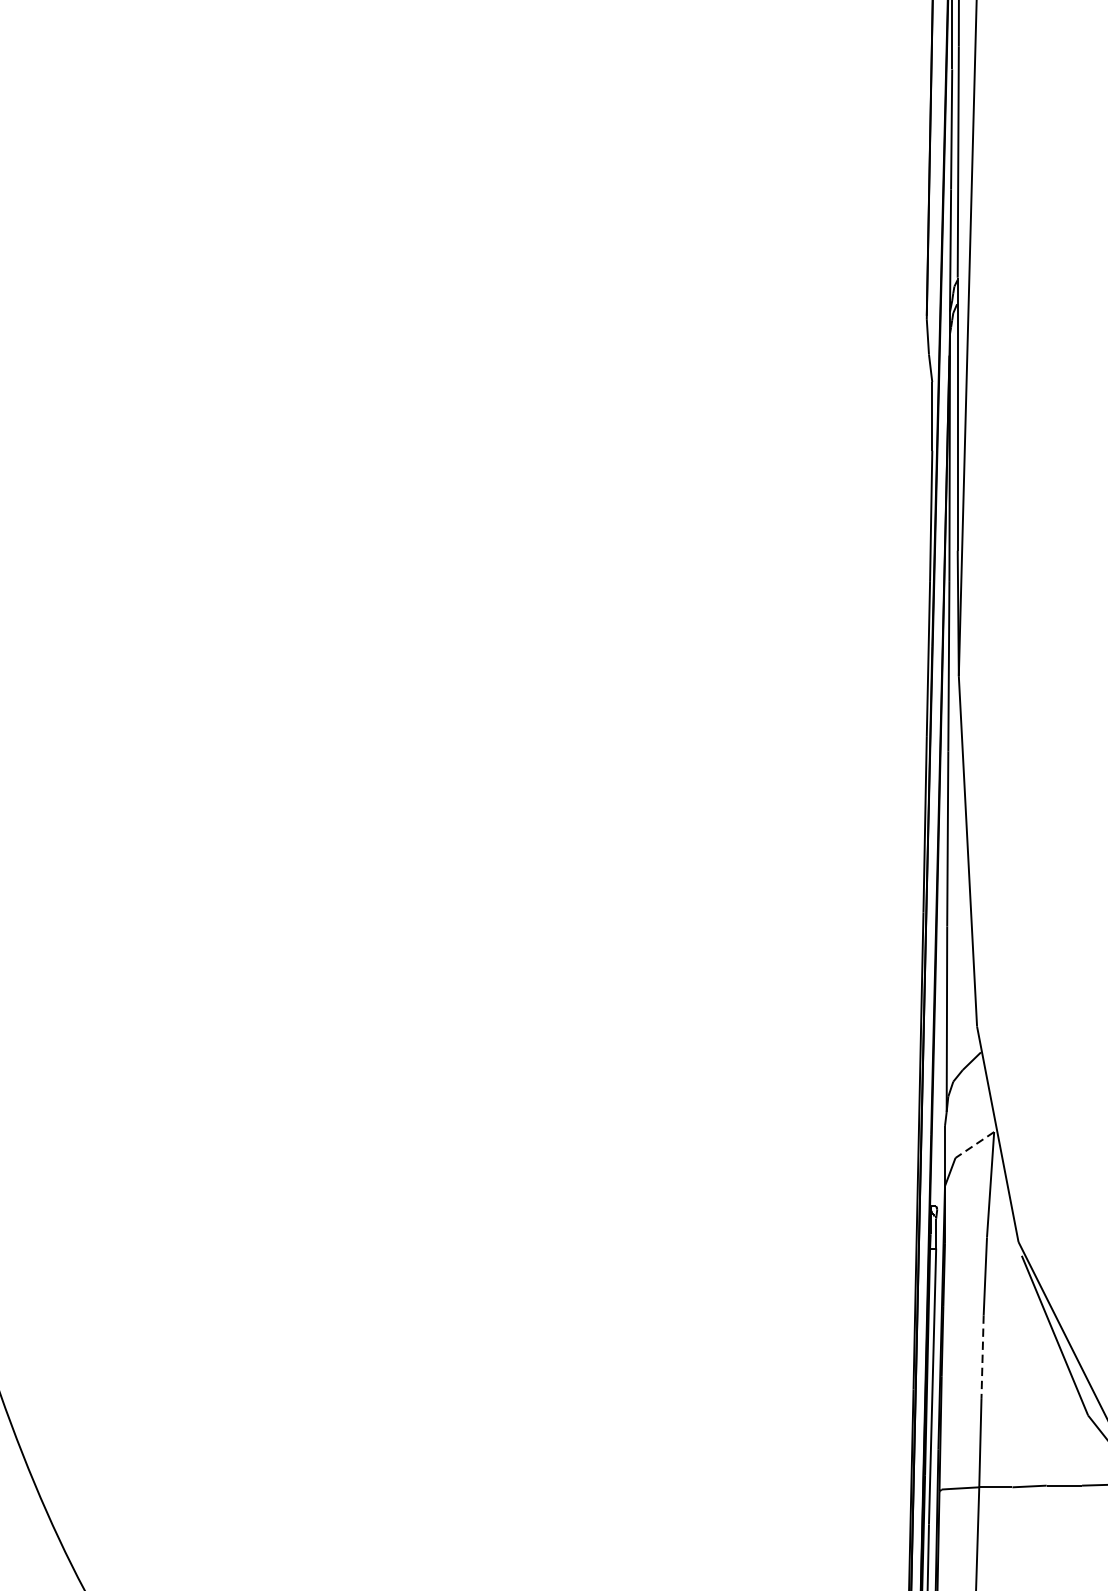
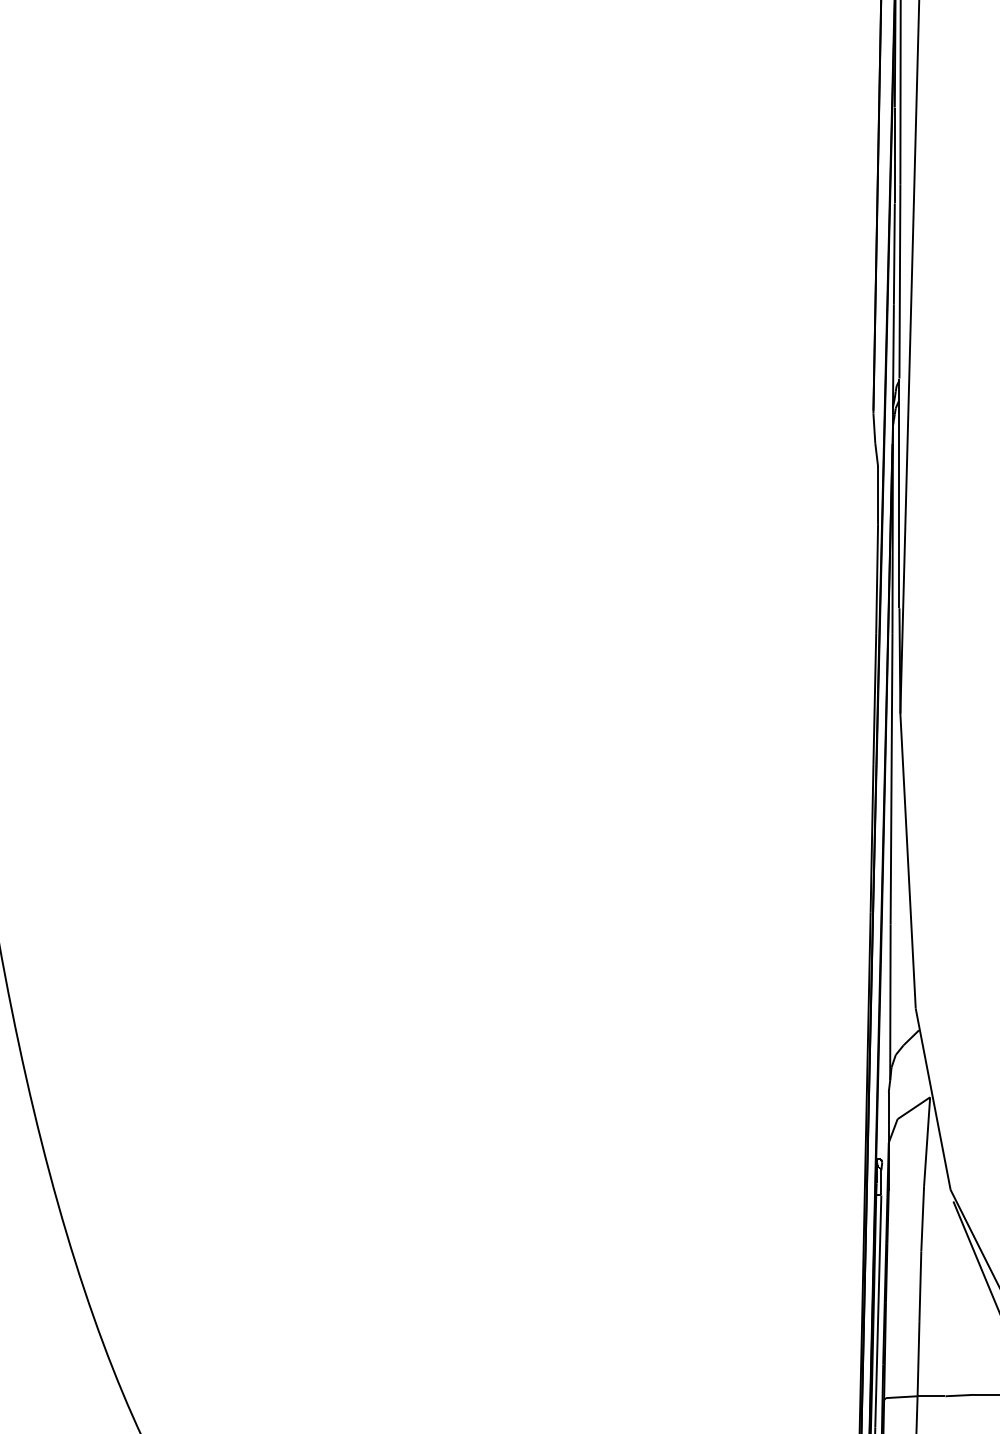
line: (974, 1145) -> (913, 1108), dashed -> solid
line: (982, 1358) -> (920, 1287), dashed -> solid

